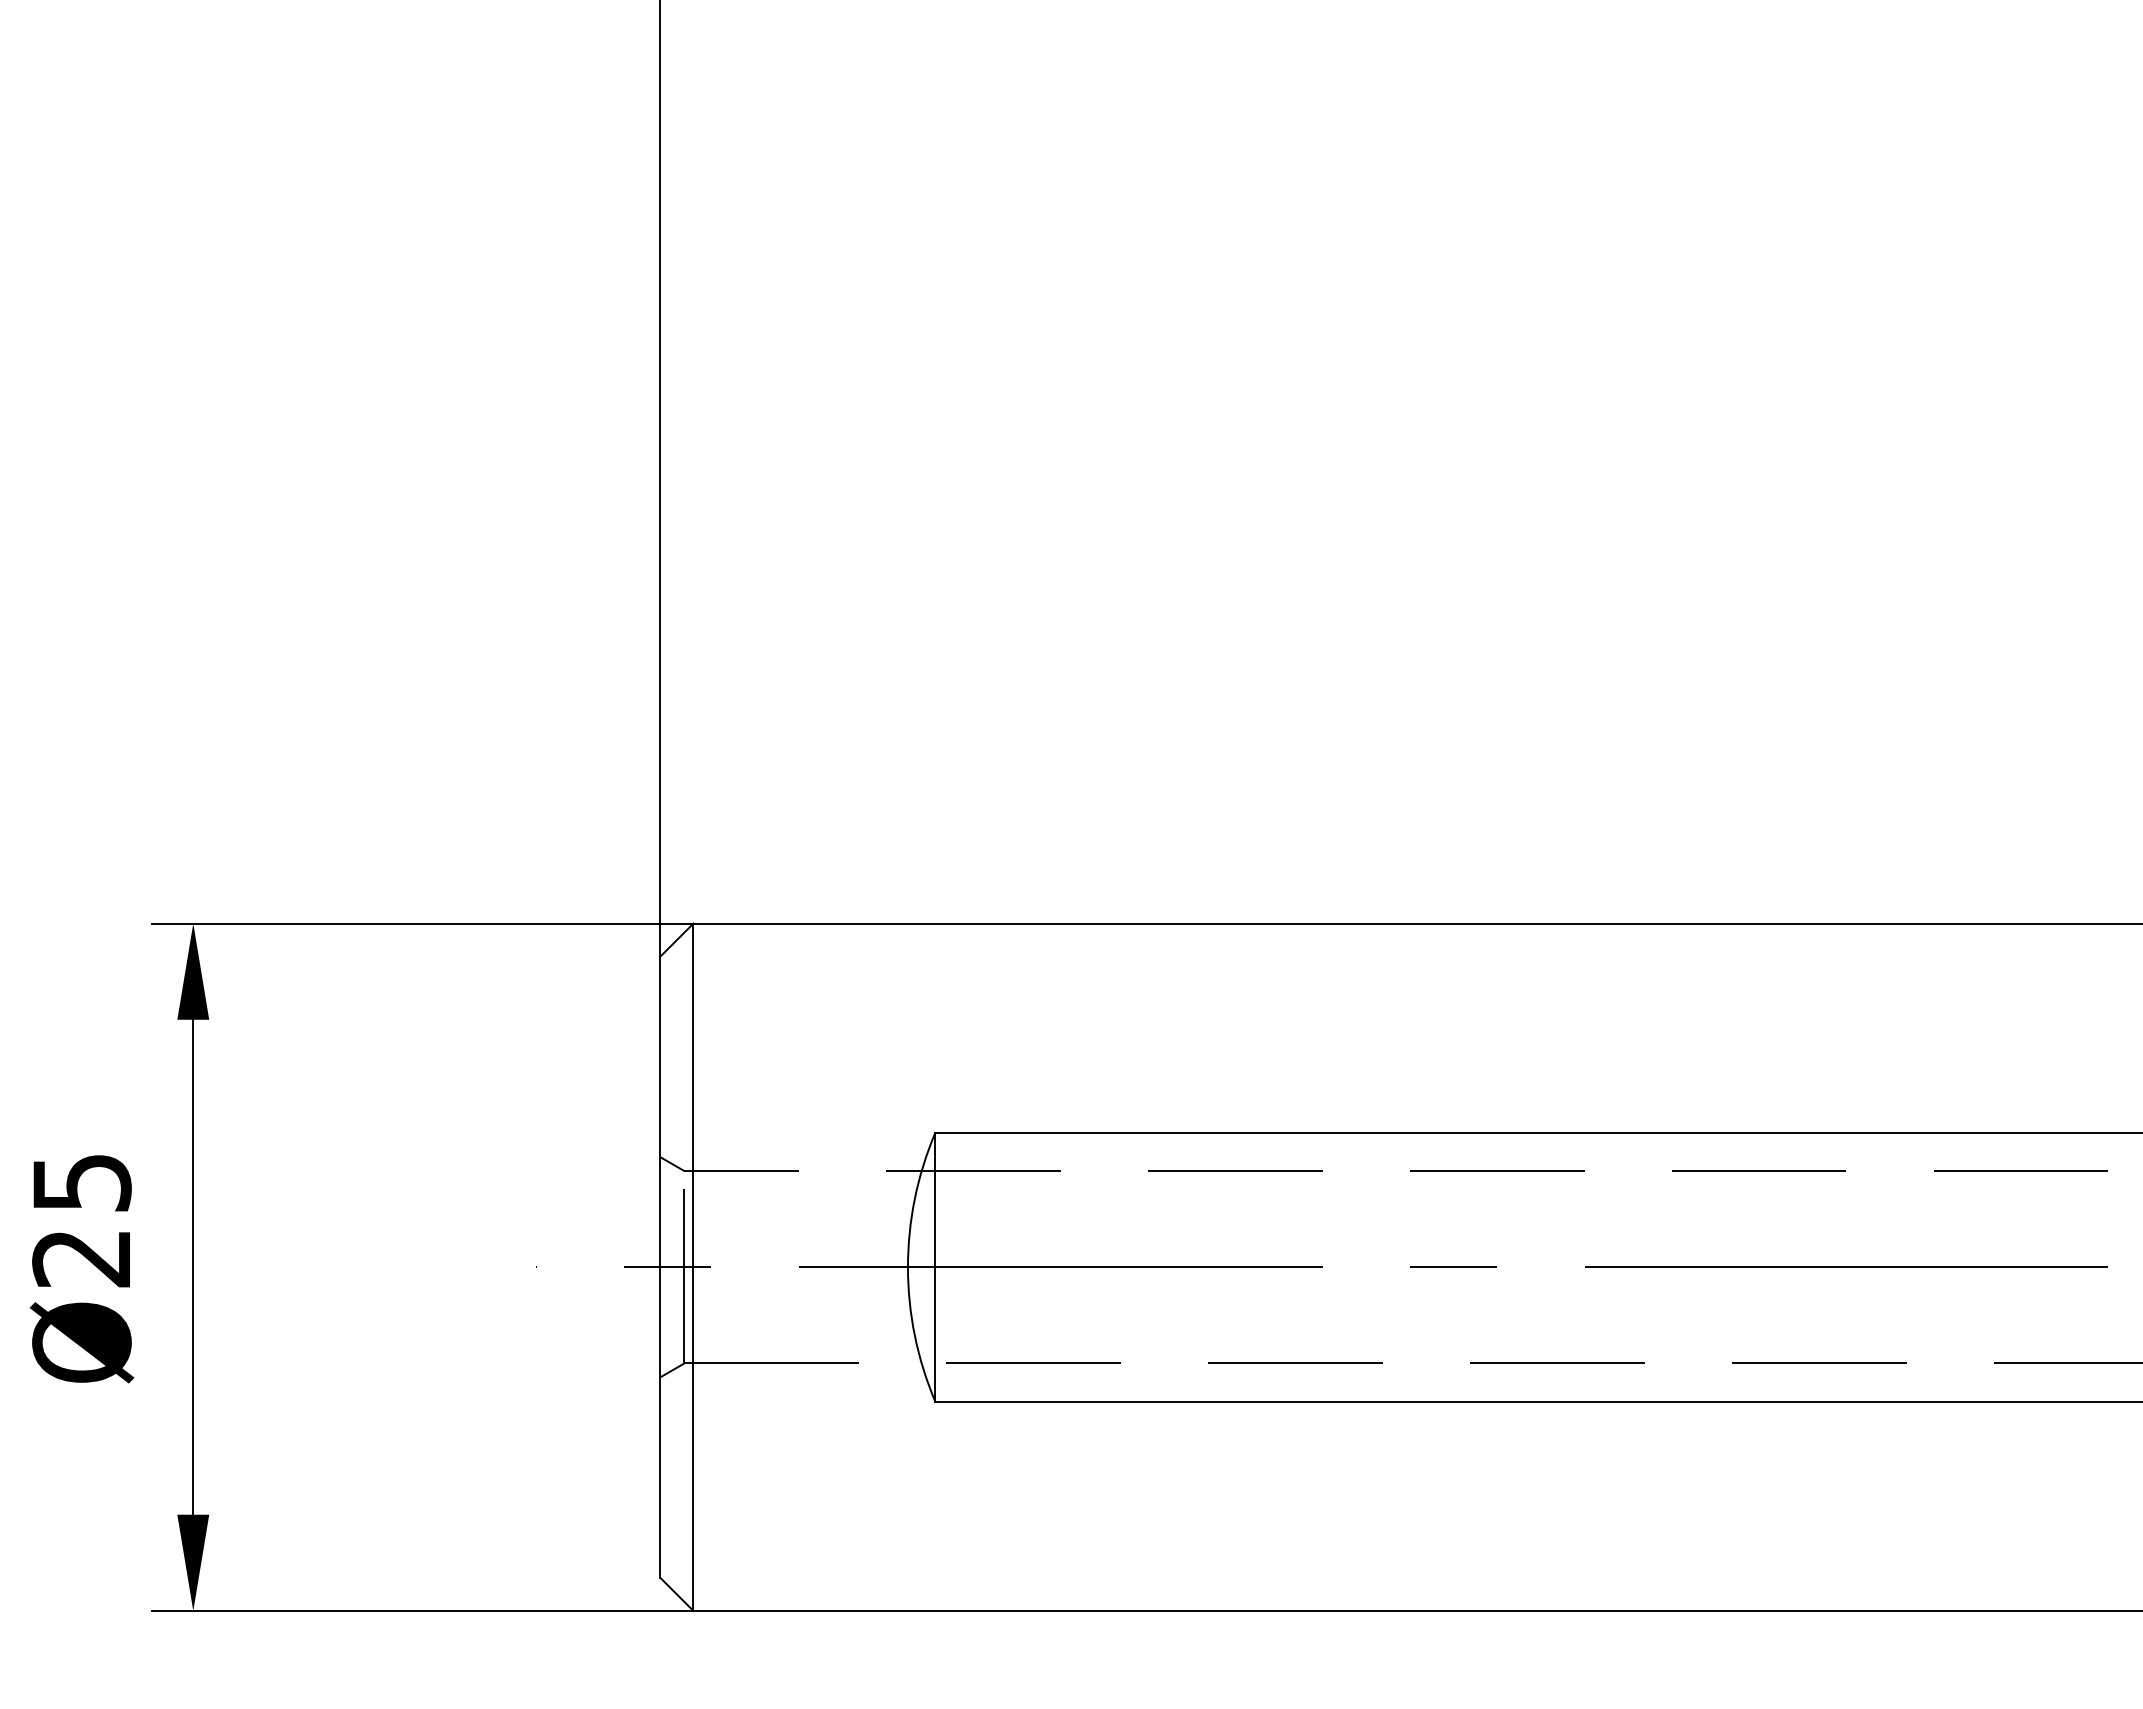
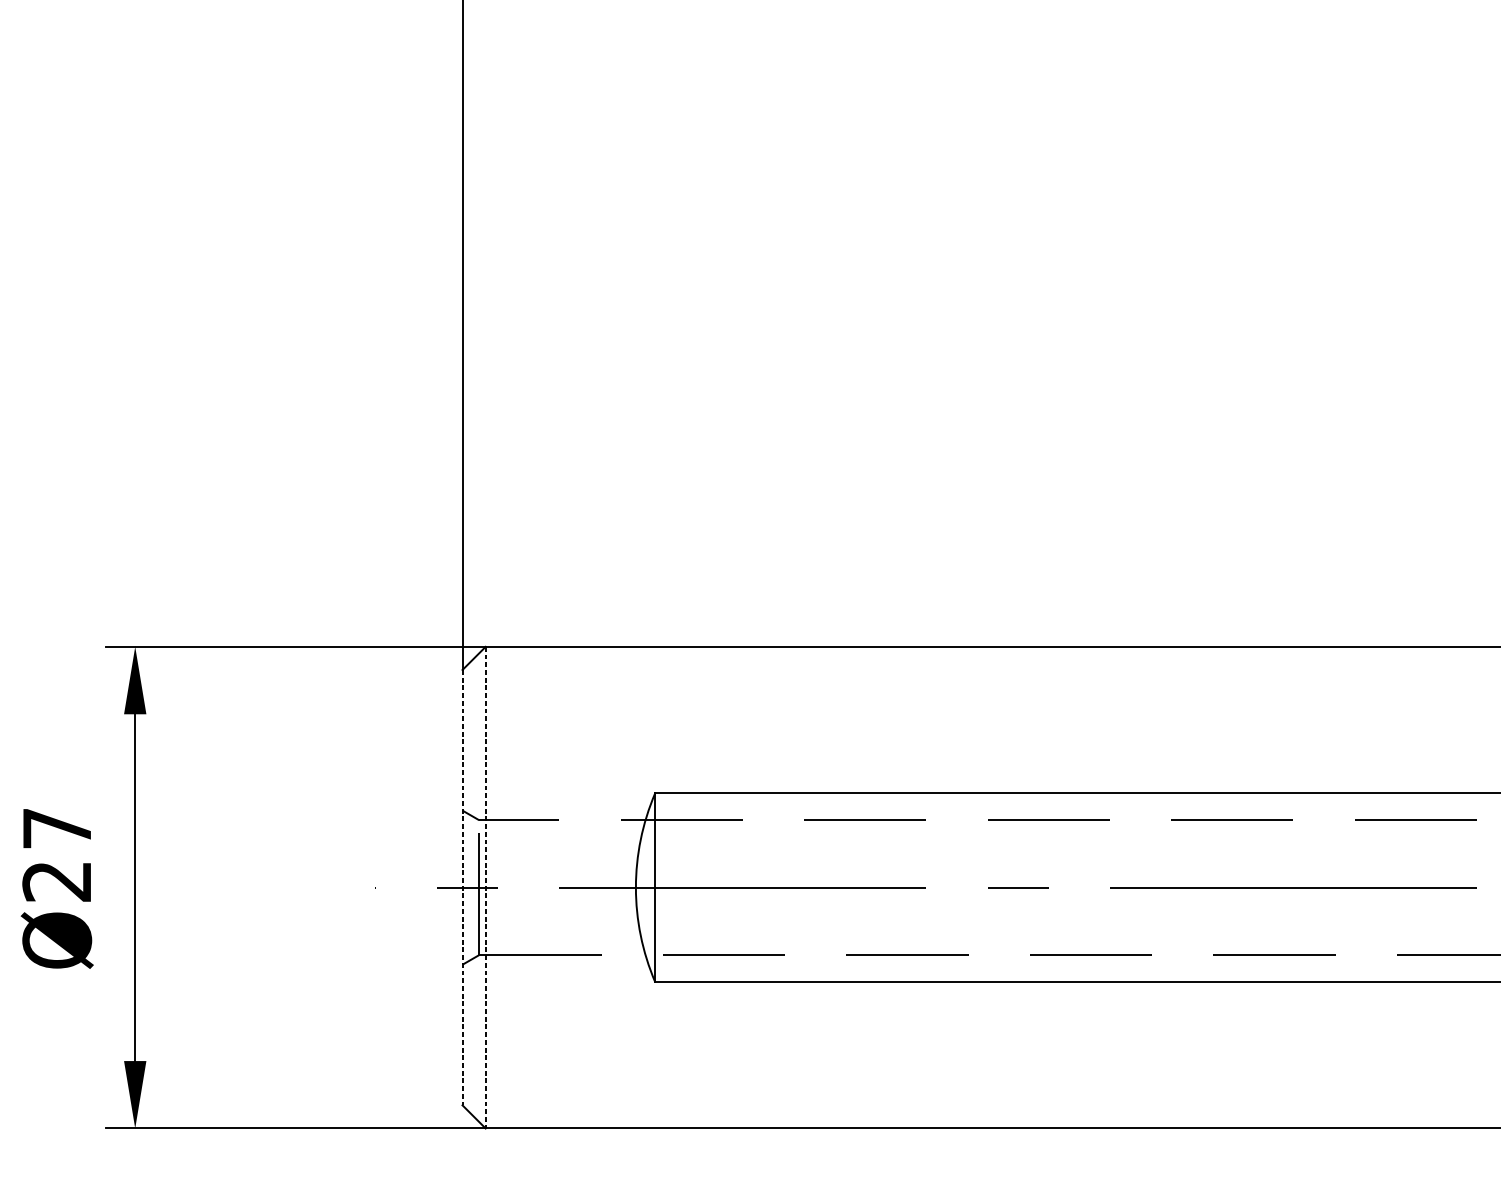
text: (82, 1183) -> (57, 828), Ø25 -> Ø27
line: (660, 1267) -> (462, 887), solid -> dashed
line: (693, 1267) -> (485, 887), solid -> dashed

